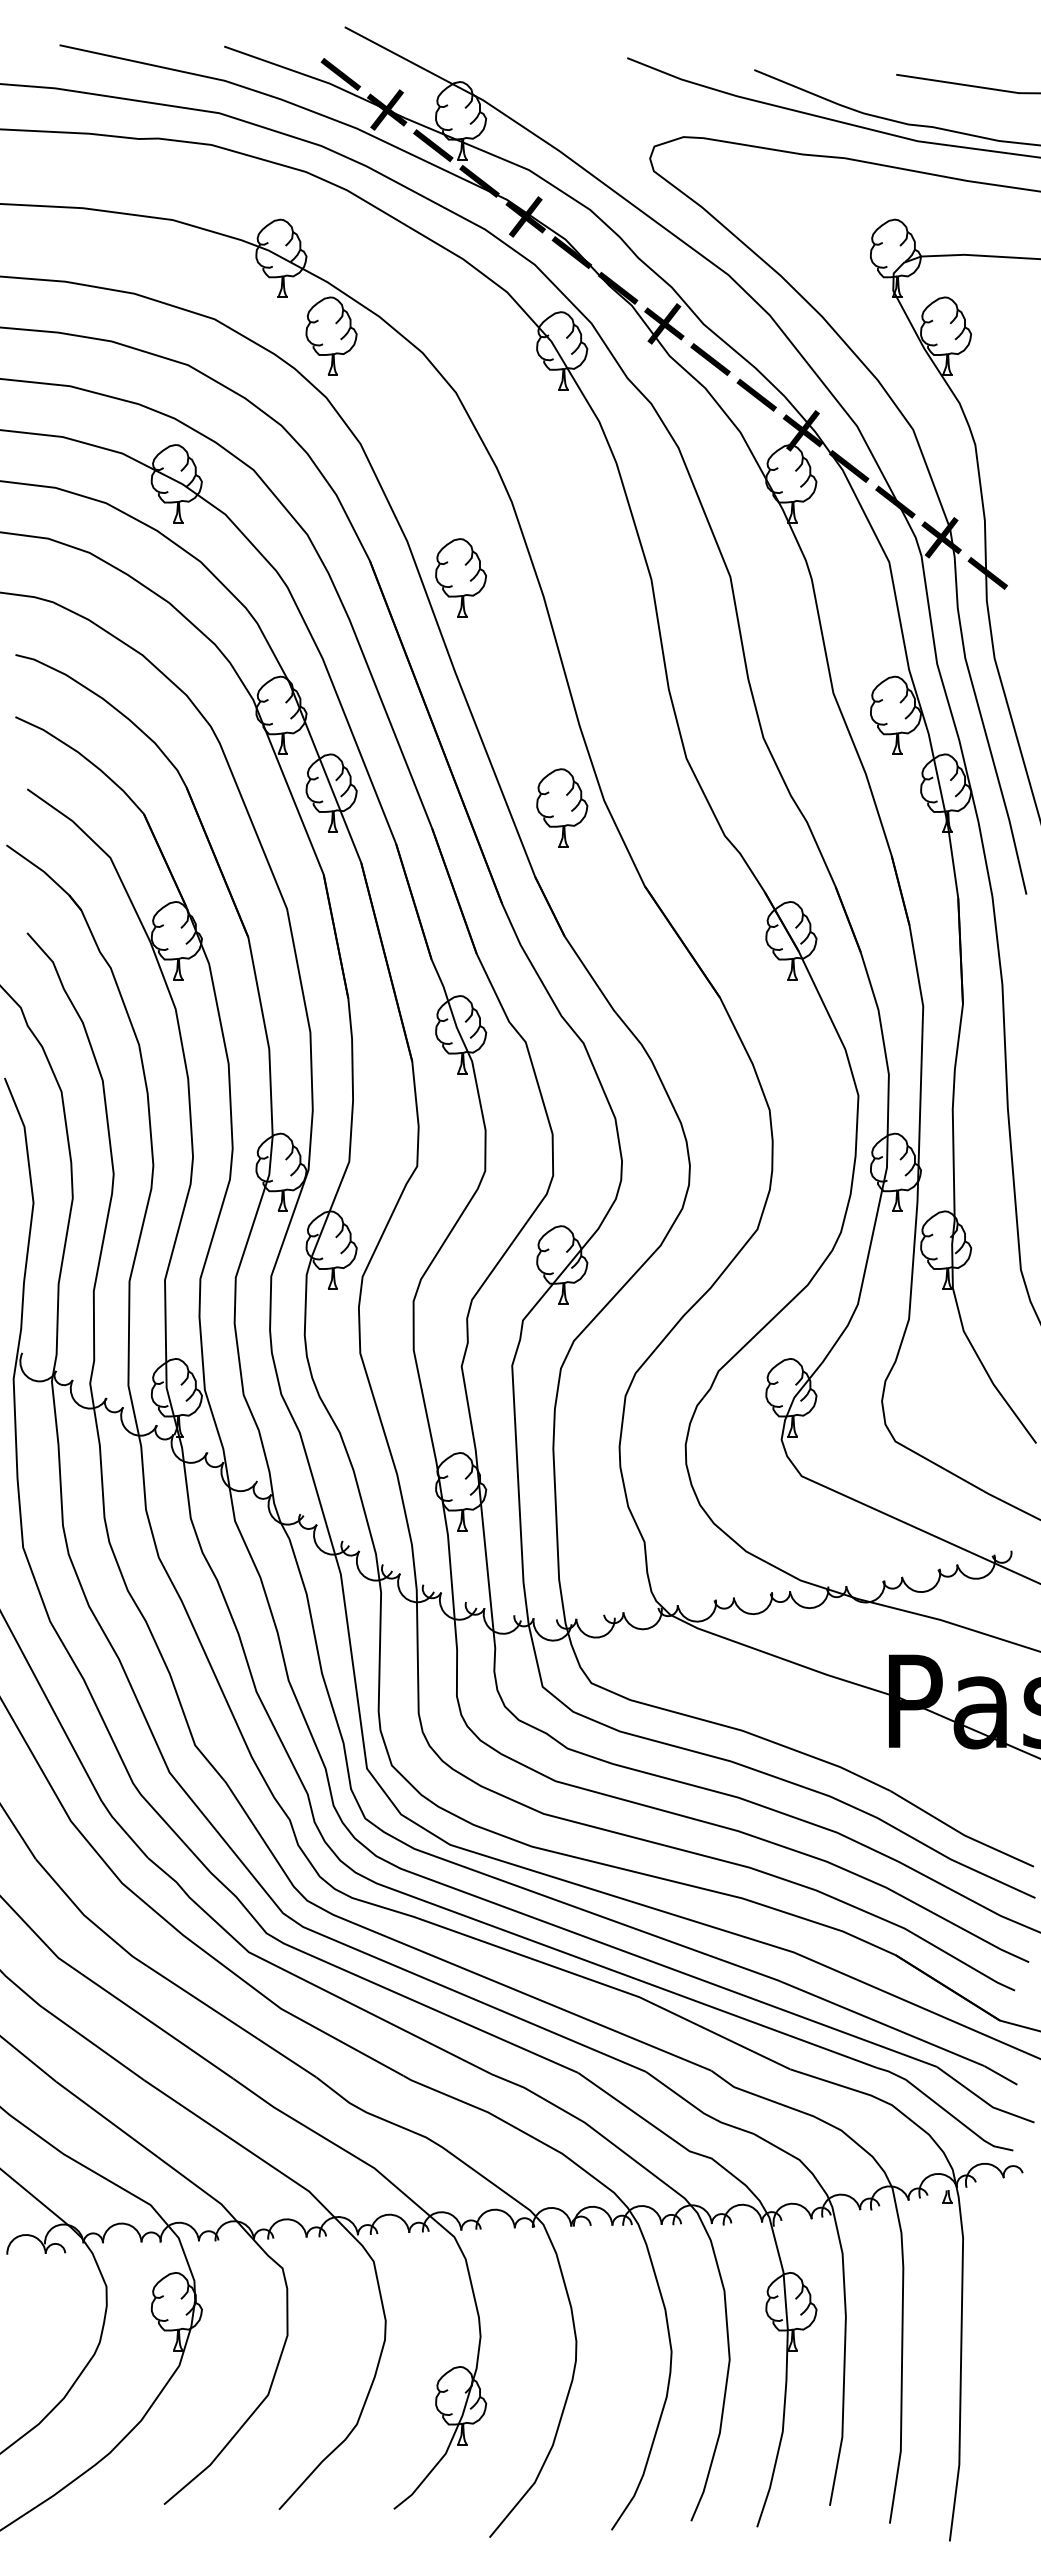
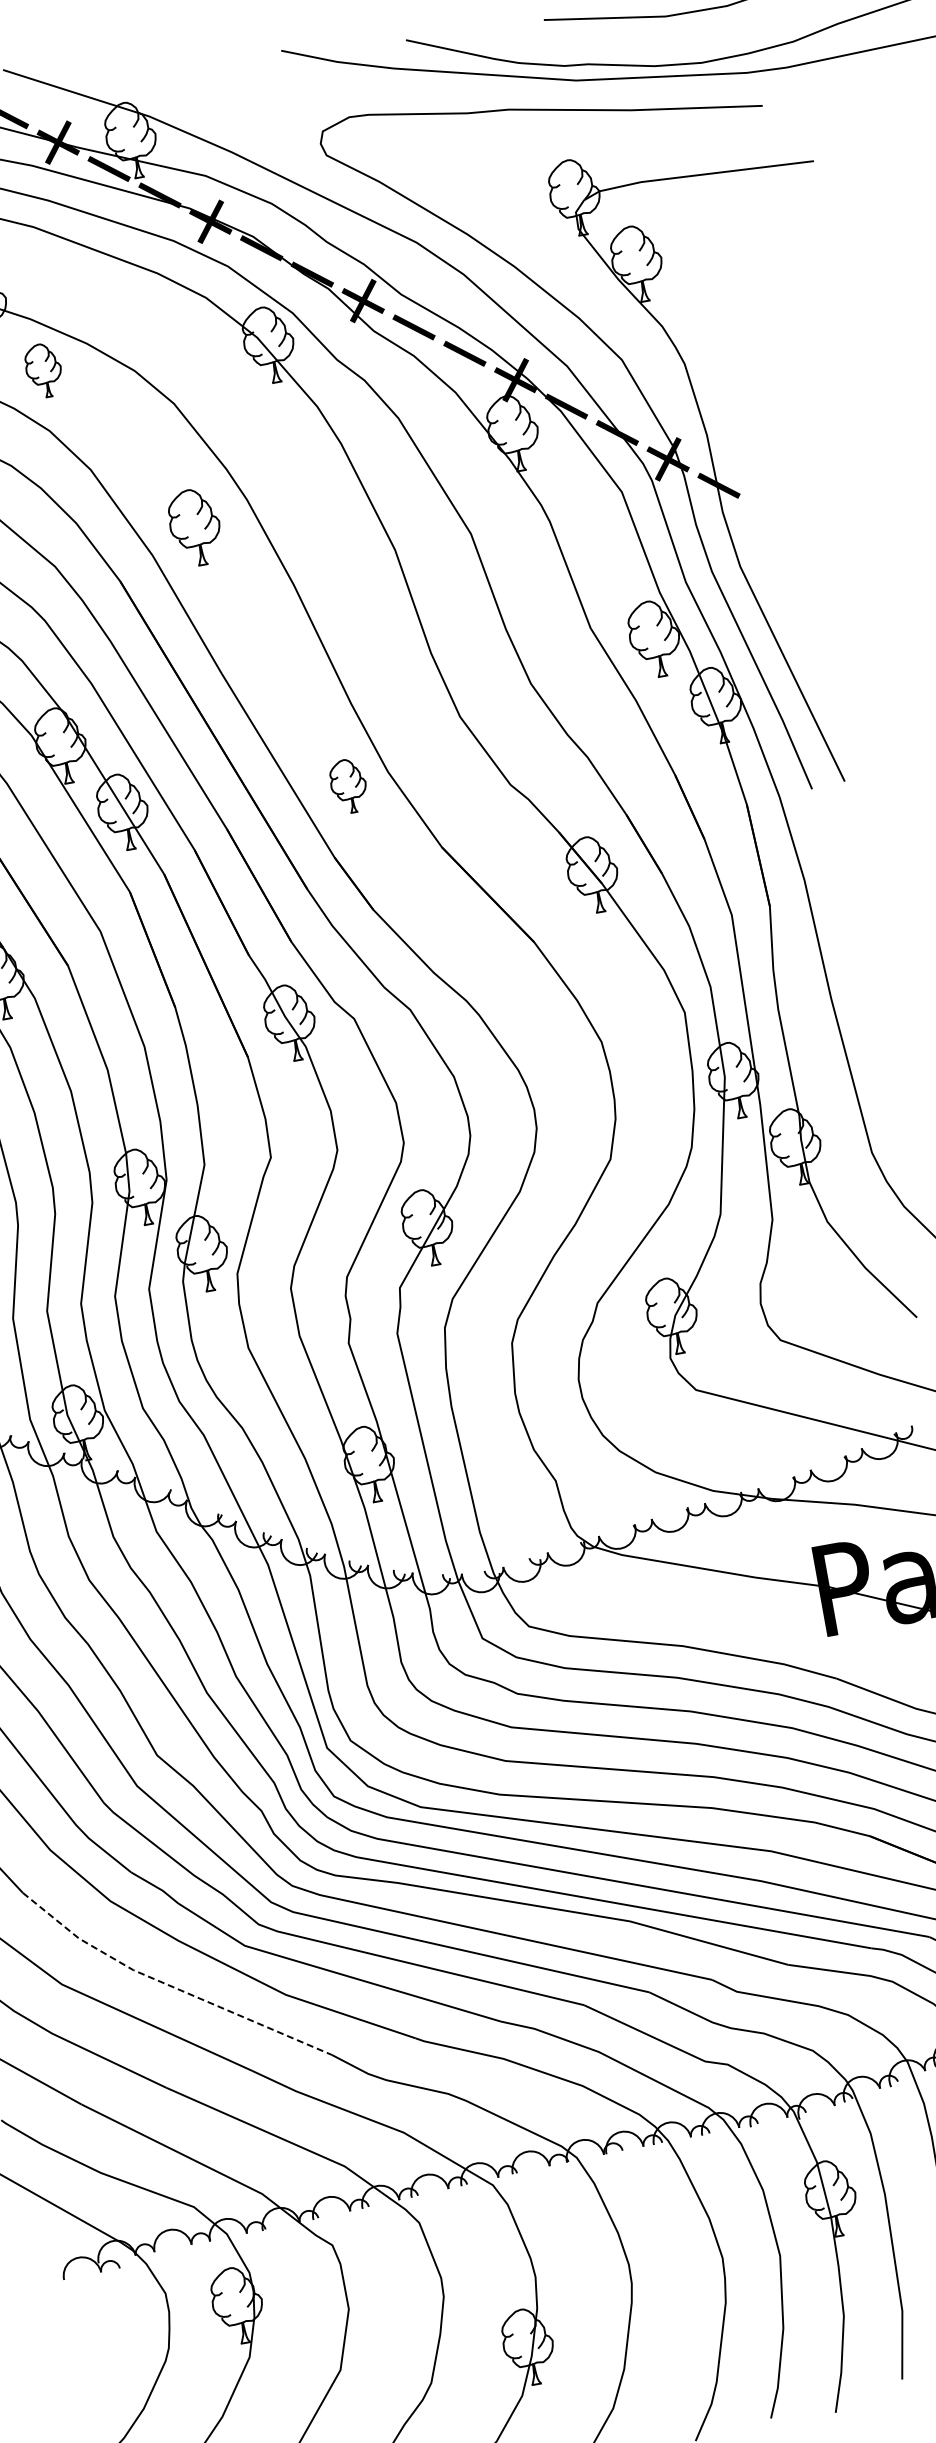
part: (331, 335) -> (43, 370), size x0.7
part: (460, 577) -> (194, 527), moved
part: (562, 807) -> (348, 785), size x0.7
line: (166, 1978) -> (169, 1985), solid -> dashed

